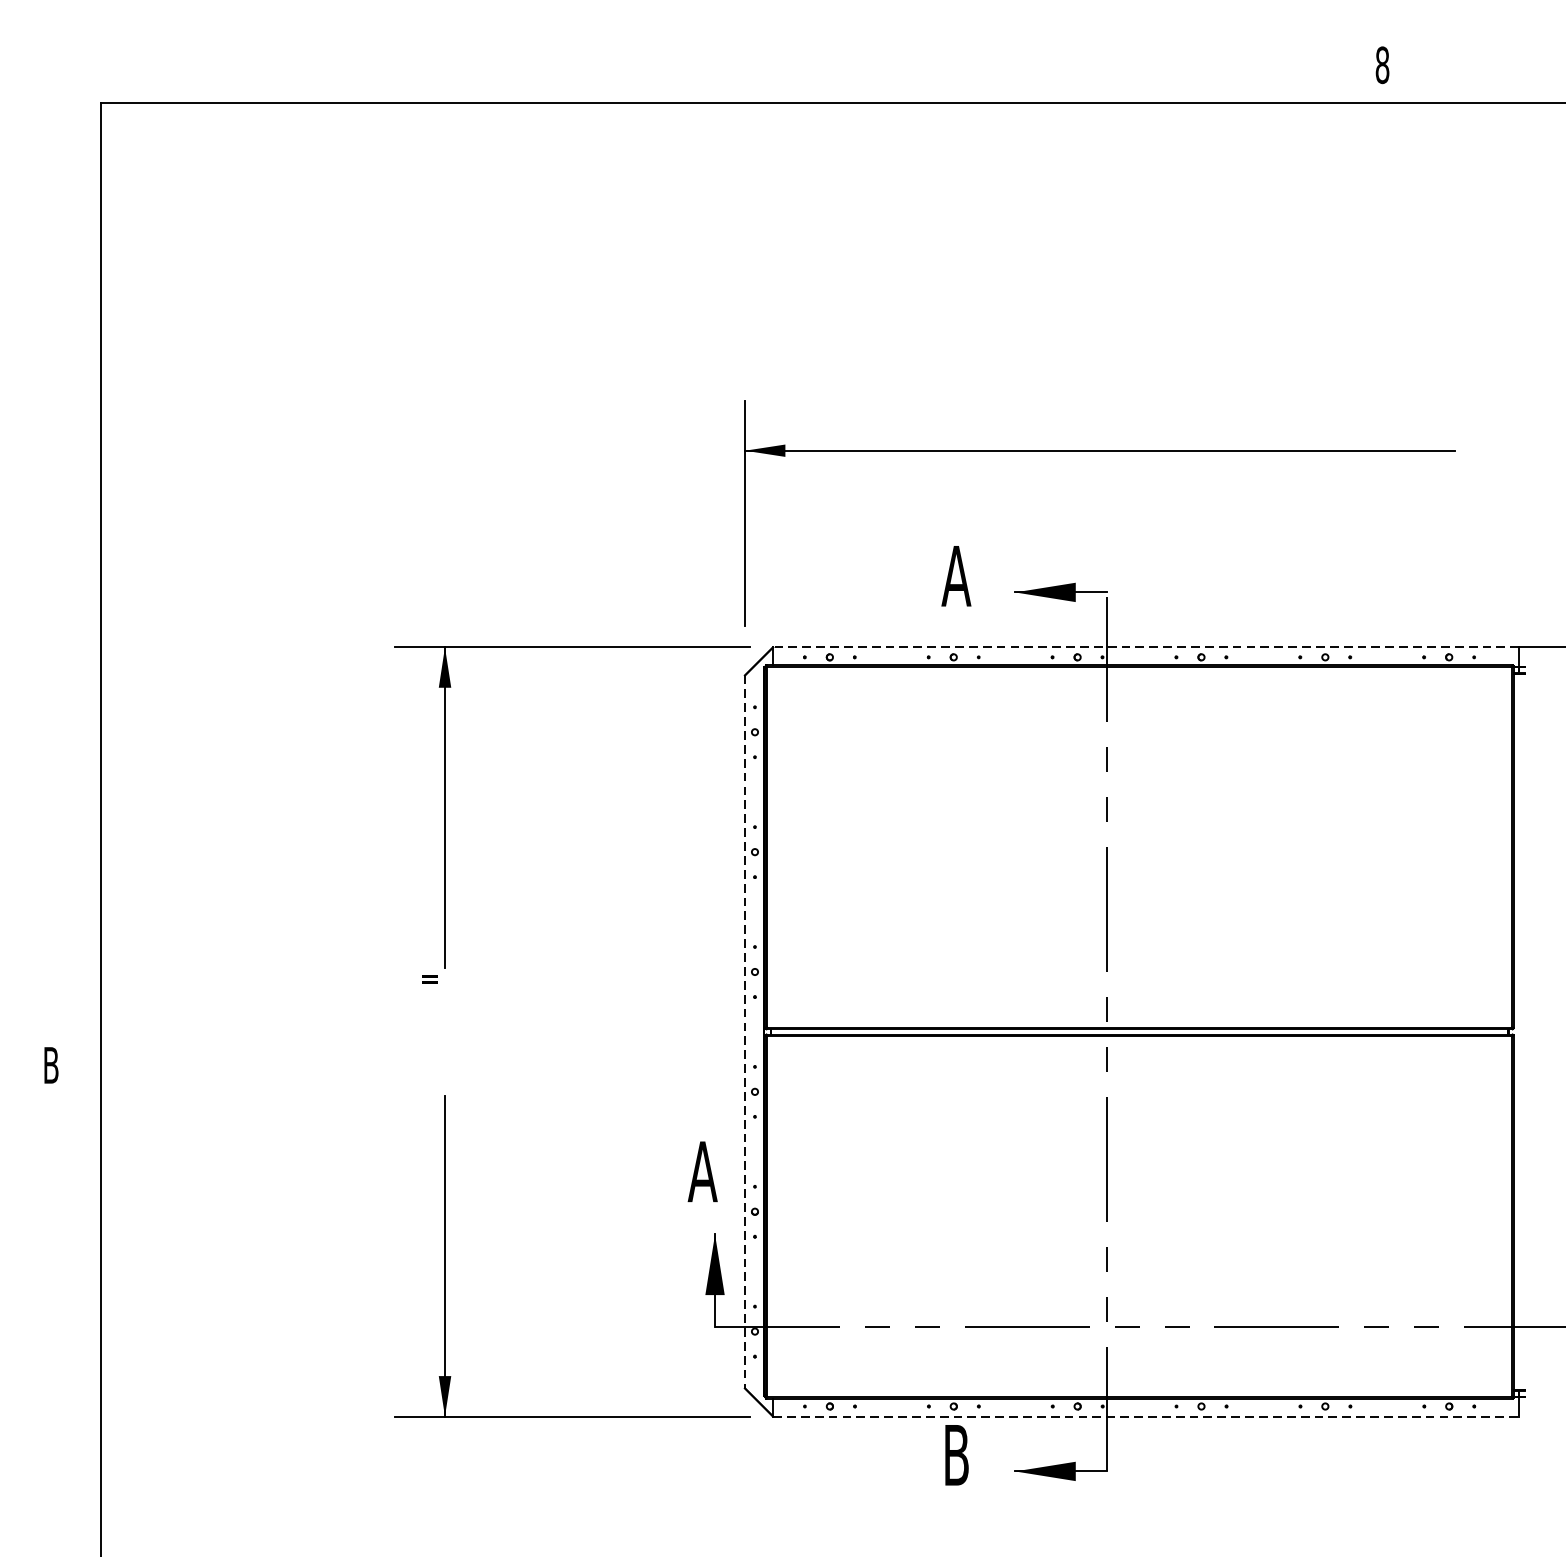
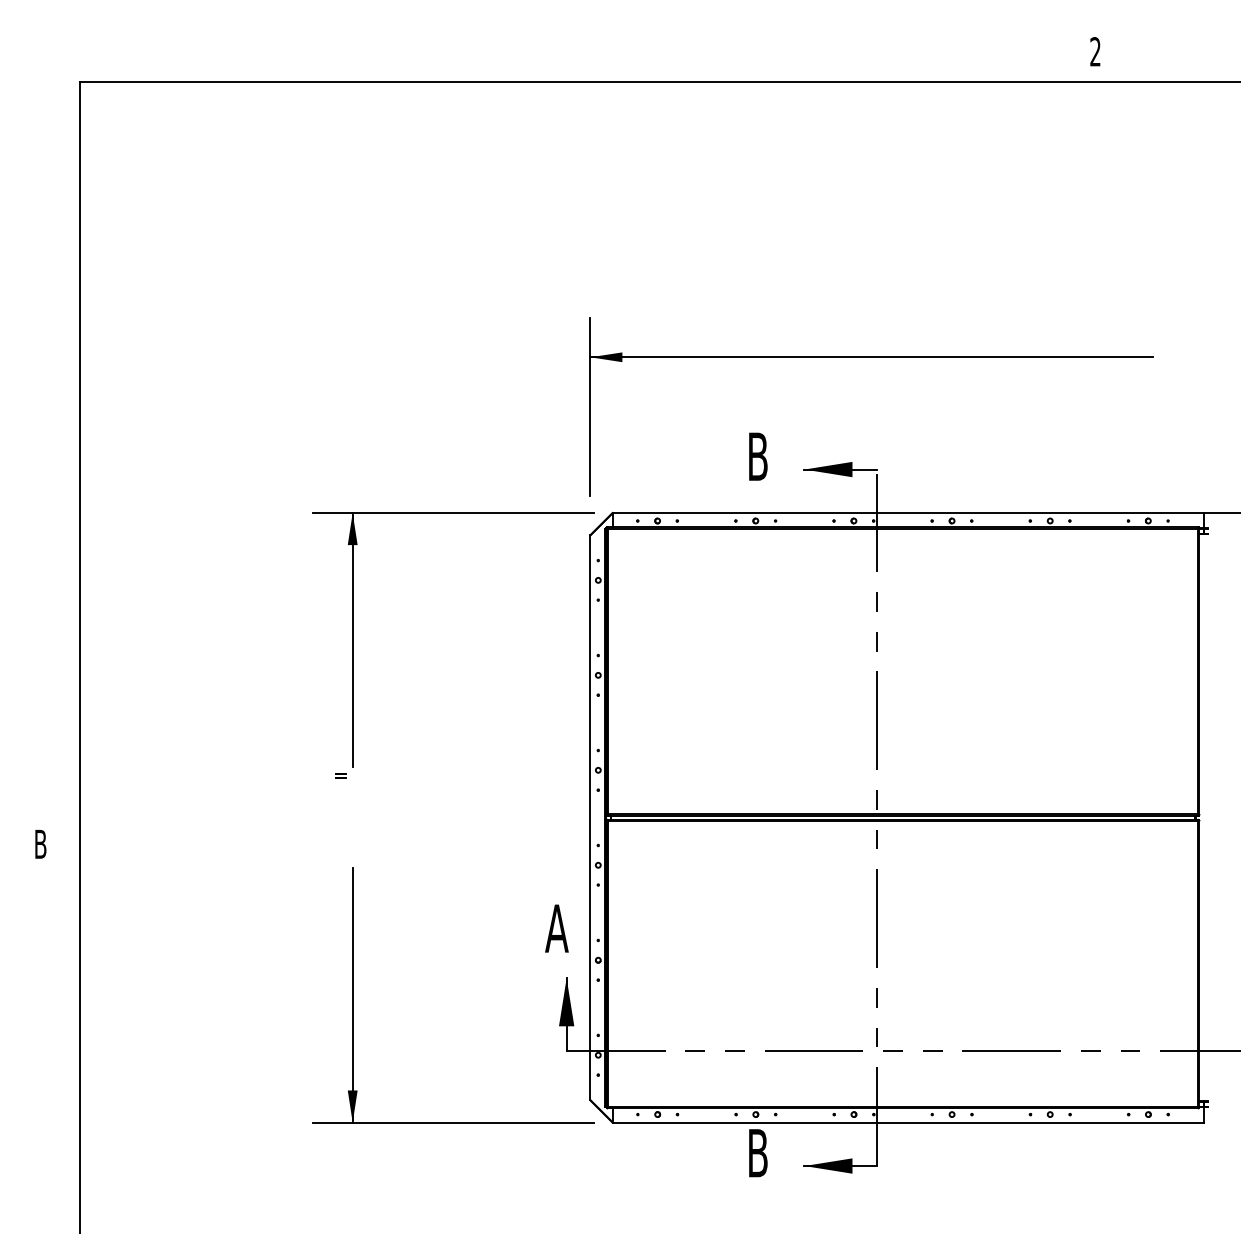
text: (1382, 64) -> (1095, 51), 8 -> 2
text: (955, 575) -> (757, 456), A -> B
line: (1146, 647) -> (908, 513), dashed -> solid
line: (745, 1032) -> (590, 818), dashed -> solid
line: (1146, 1416) -> (908, 1122), dashed -> solid

